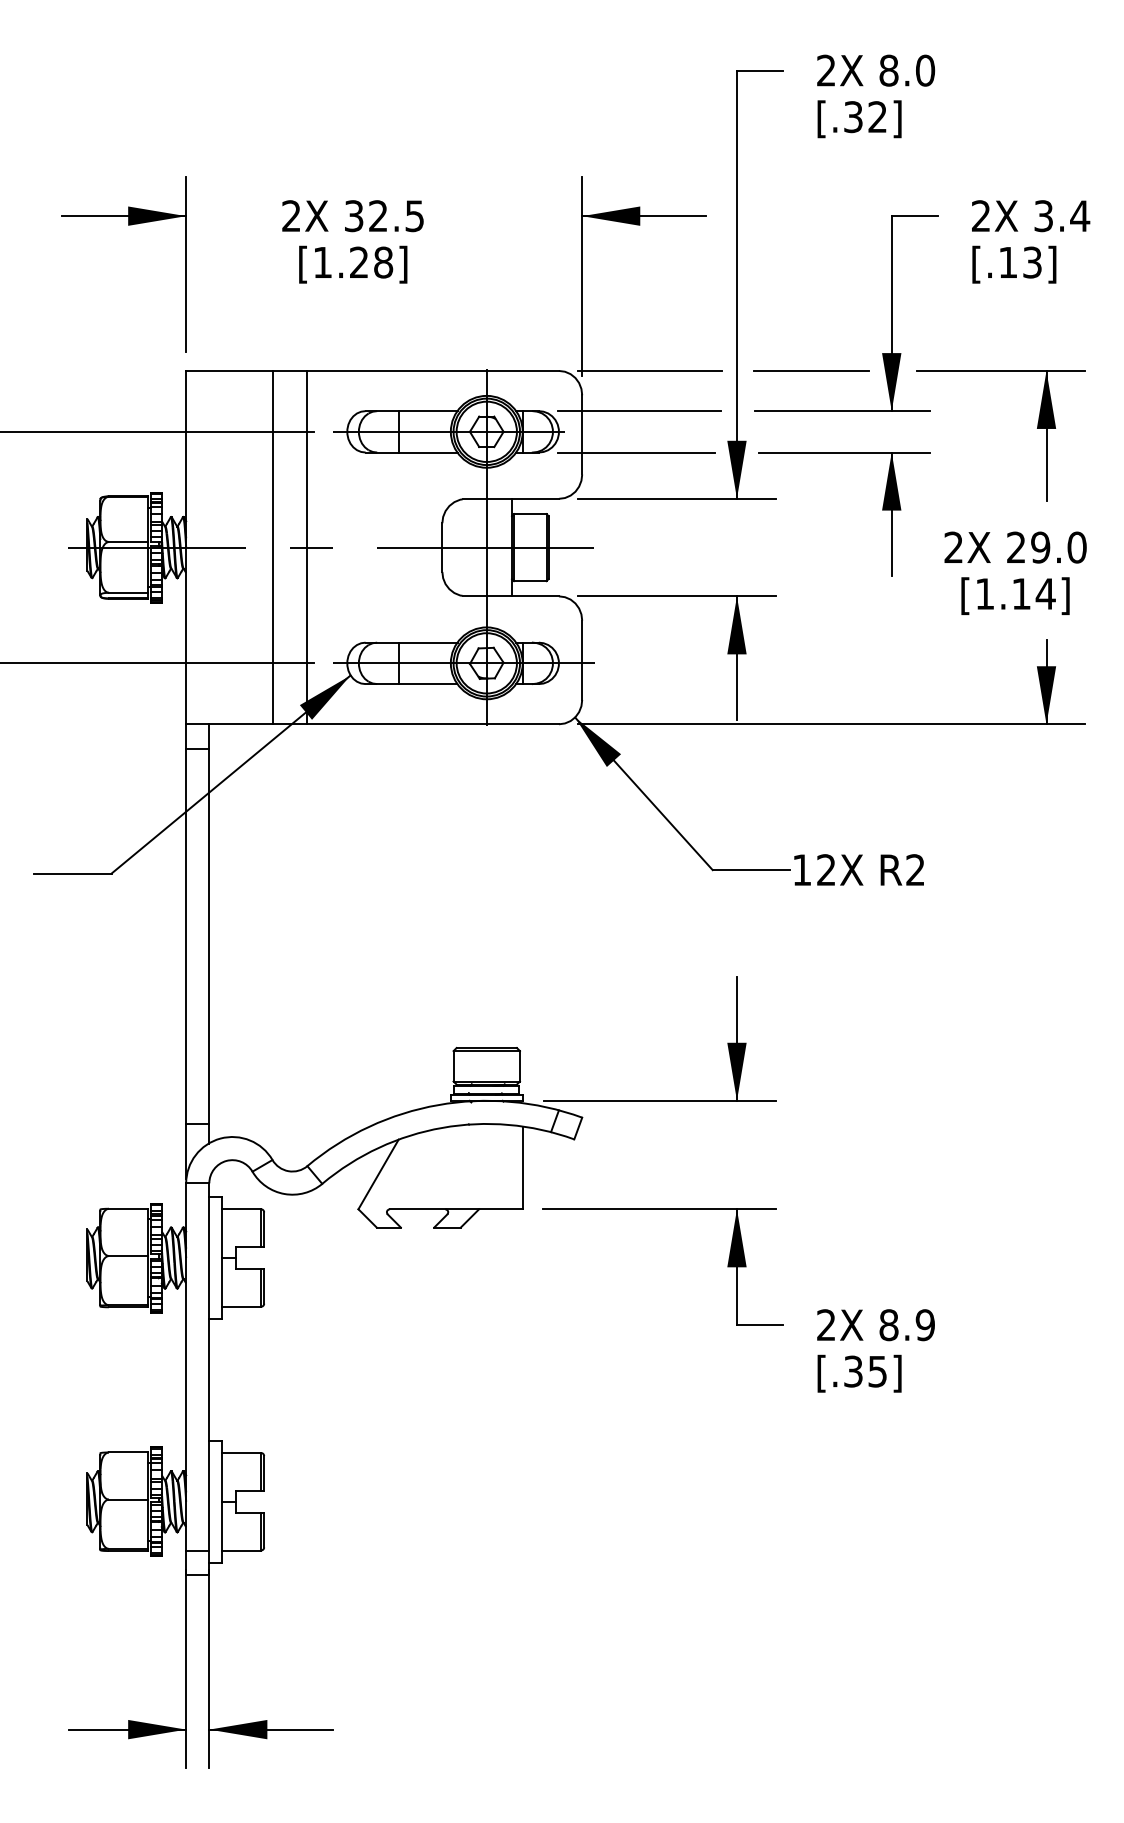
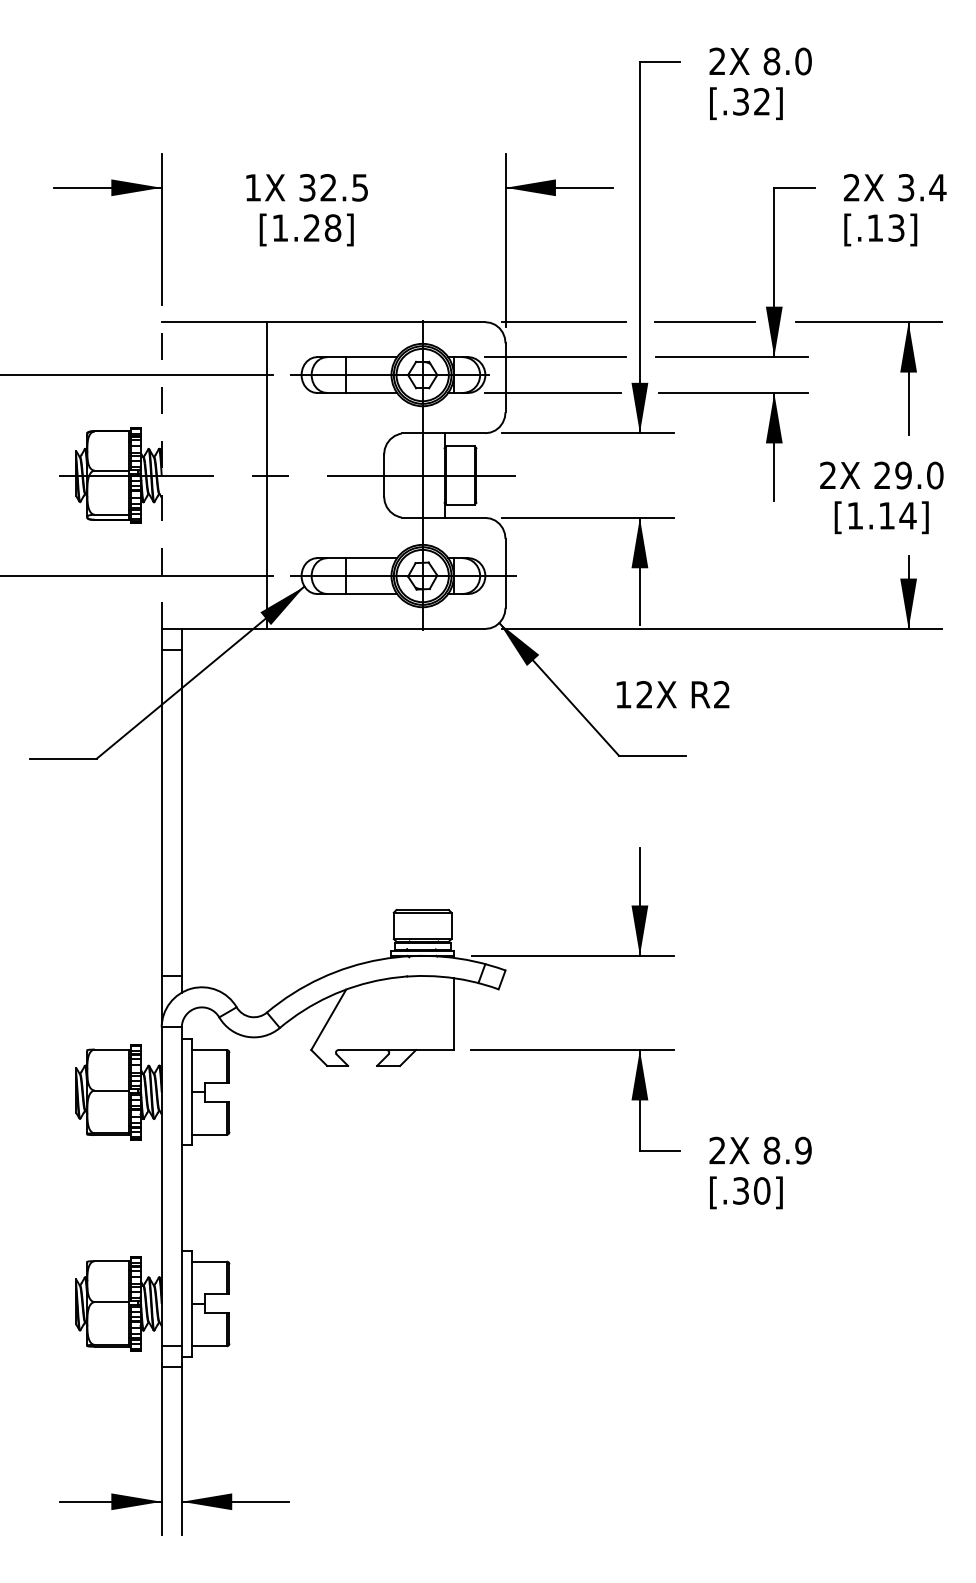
text: (291, 215) -> (253, 187), 2X -> 1X
line: (186, 547) -> (161, 475), solid -> dashed
line: (272, 547) -> (236, 475), removed
text: (858, 869) -> (672, 694), moved
text: (877, 1371) -> (761, 1190), [.35] -> [.30]

